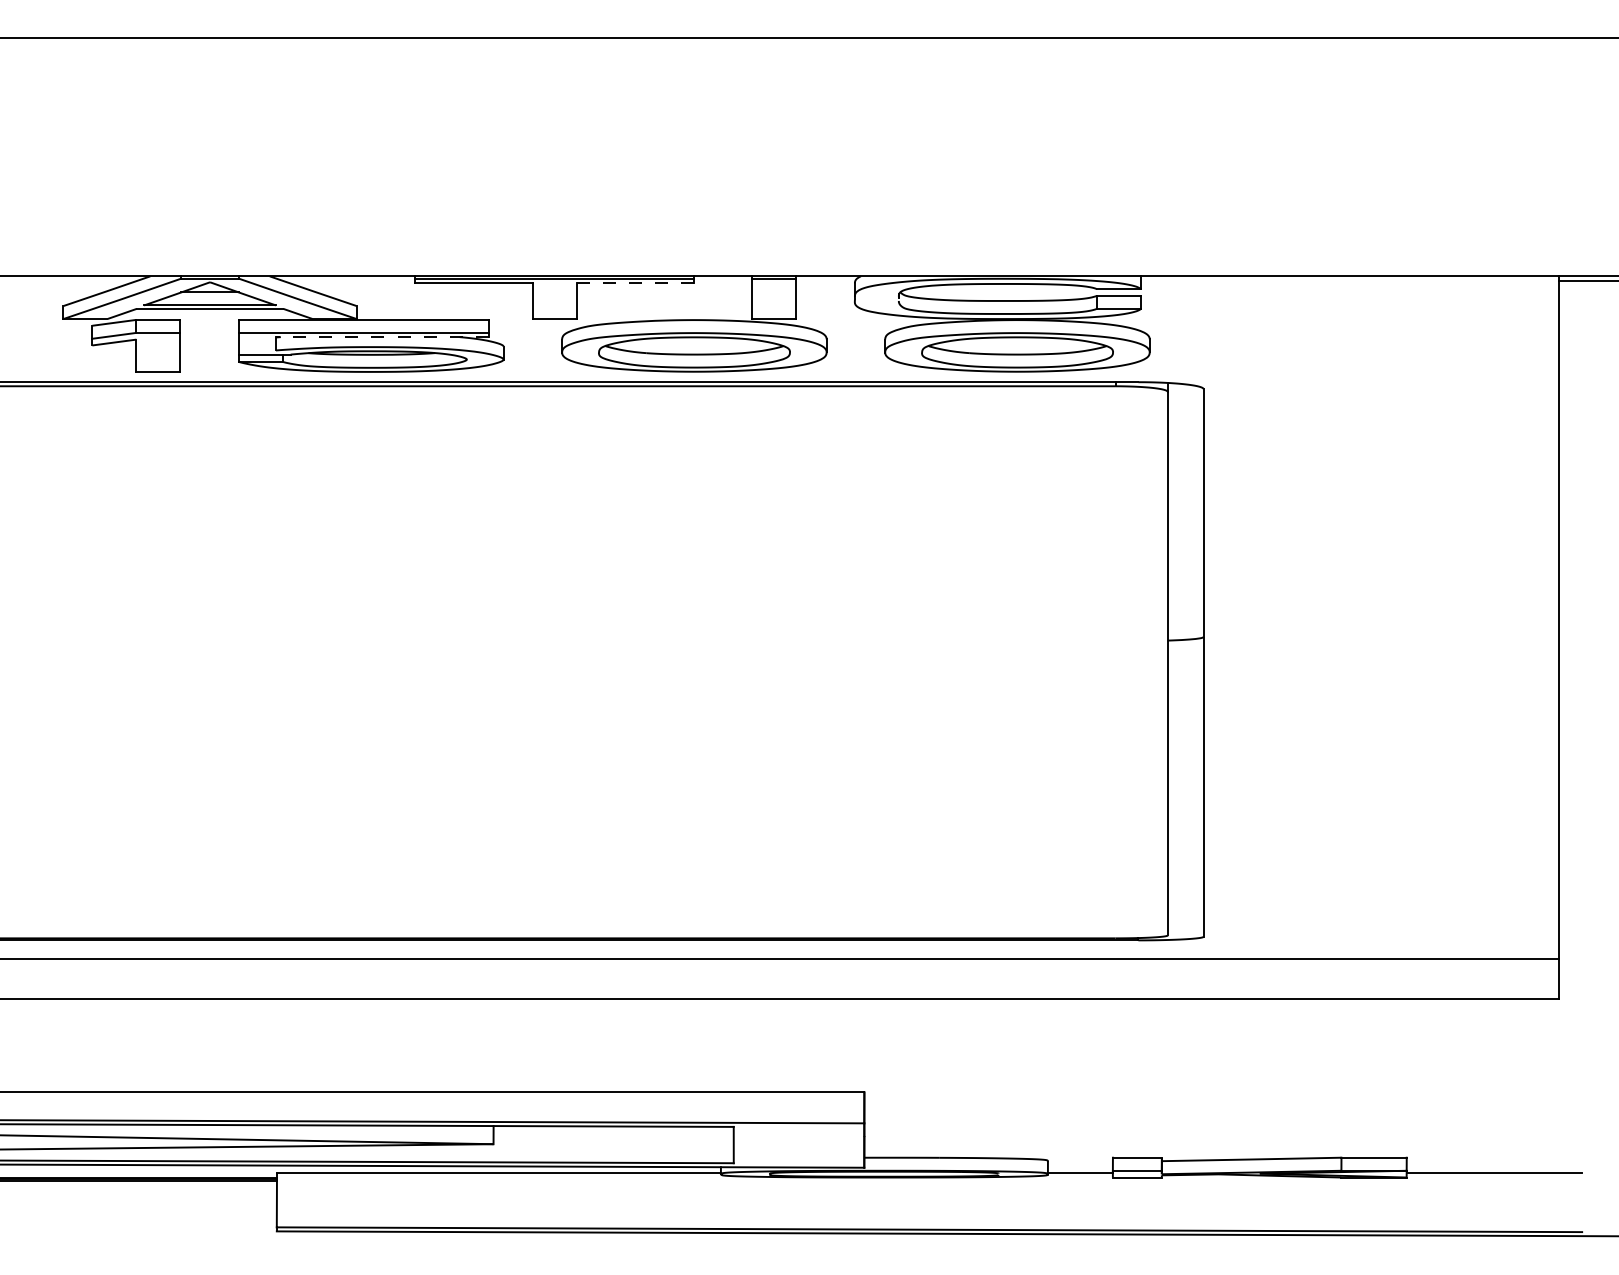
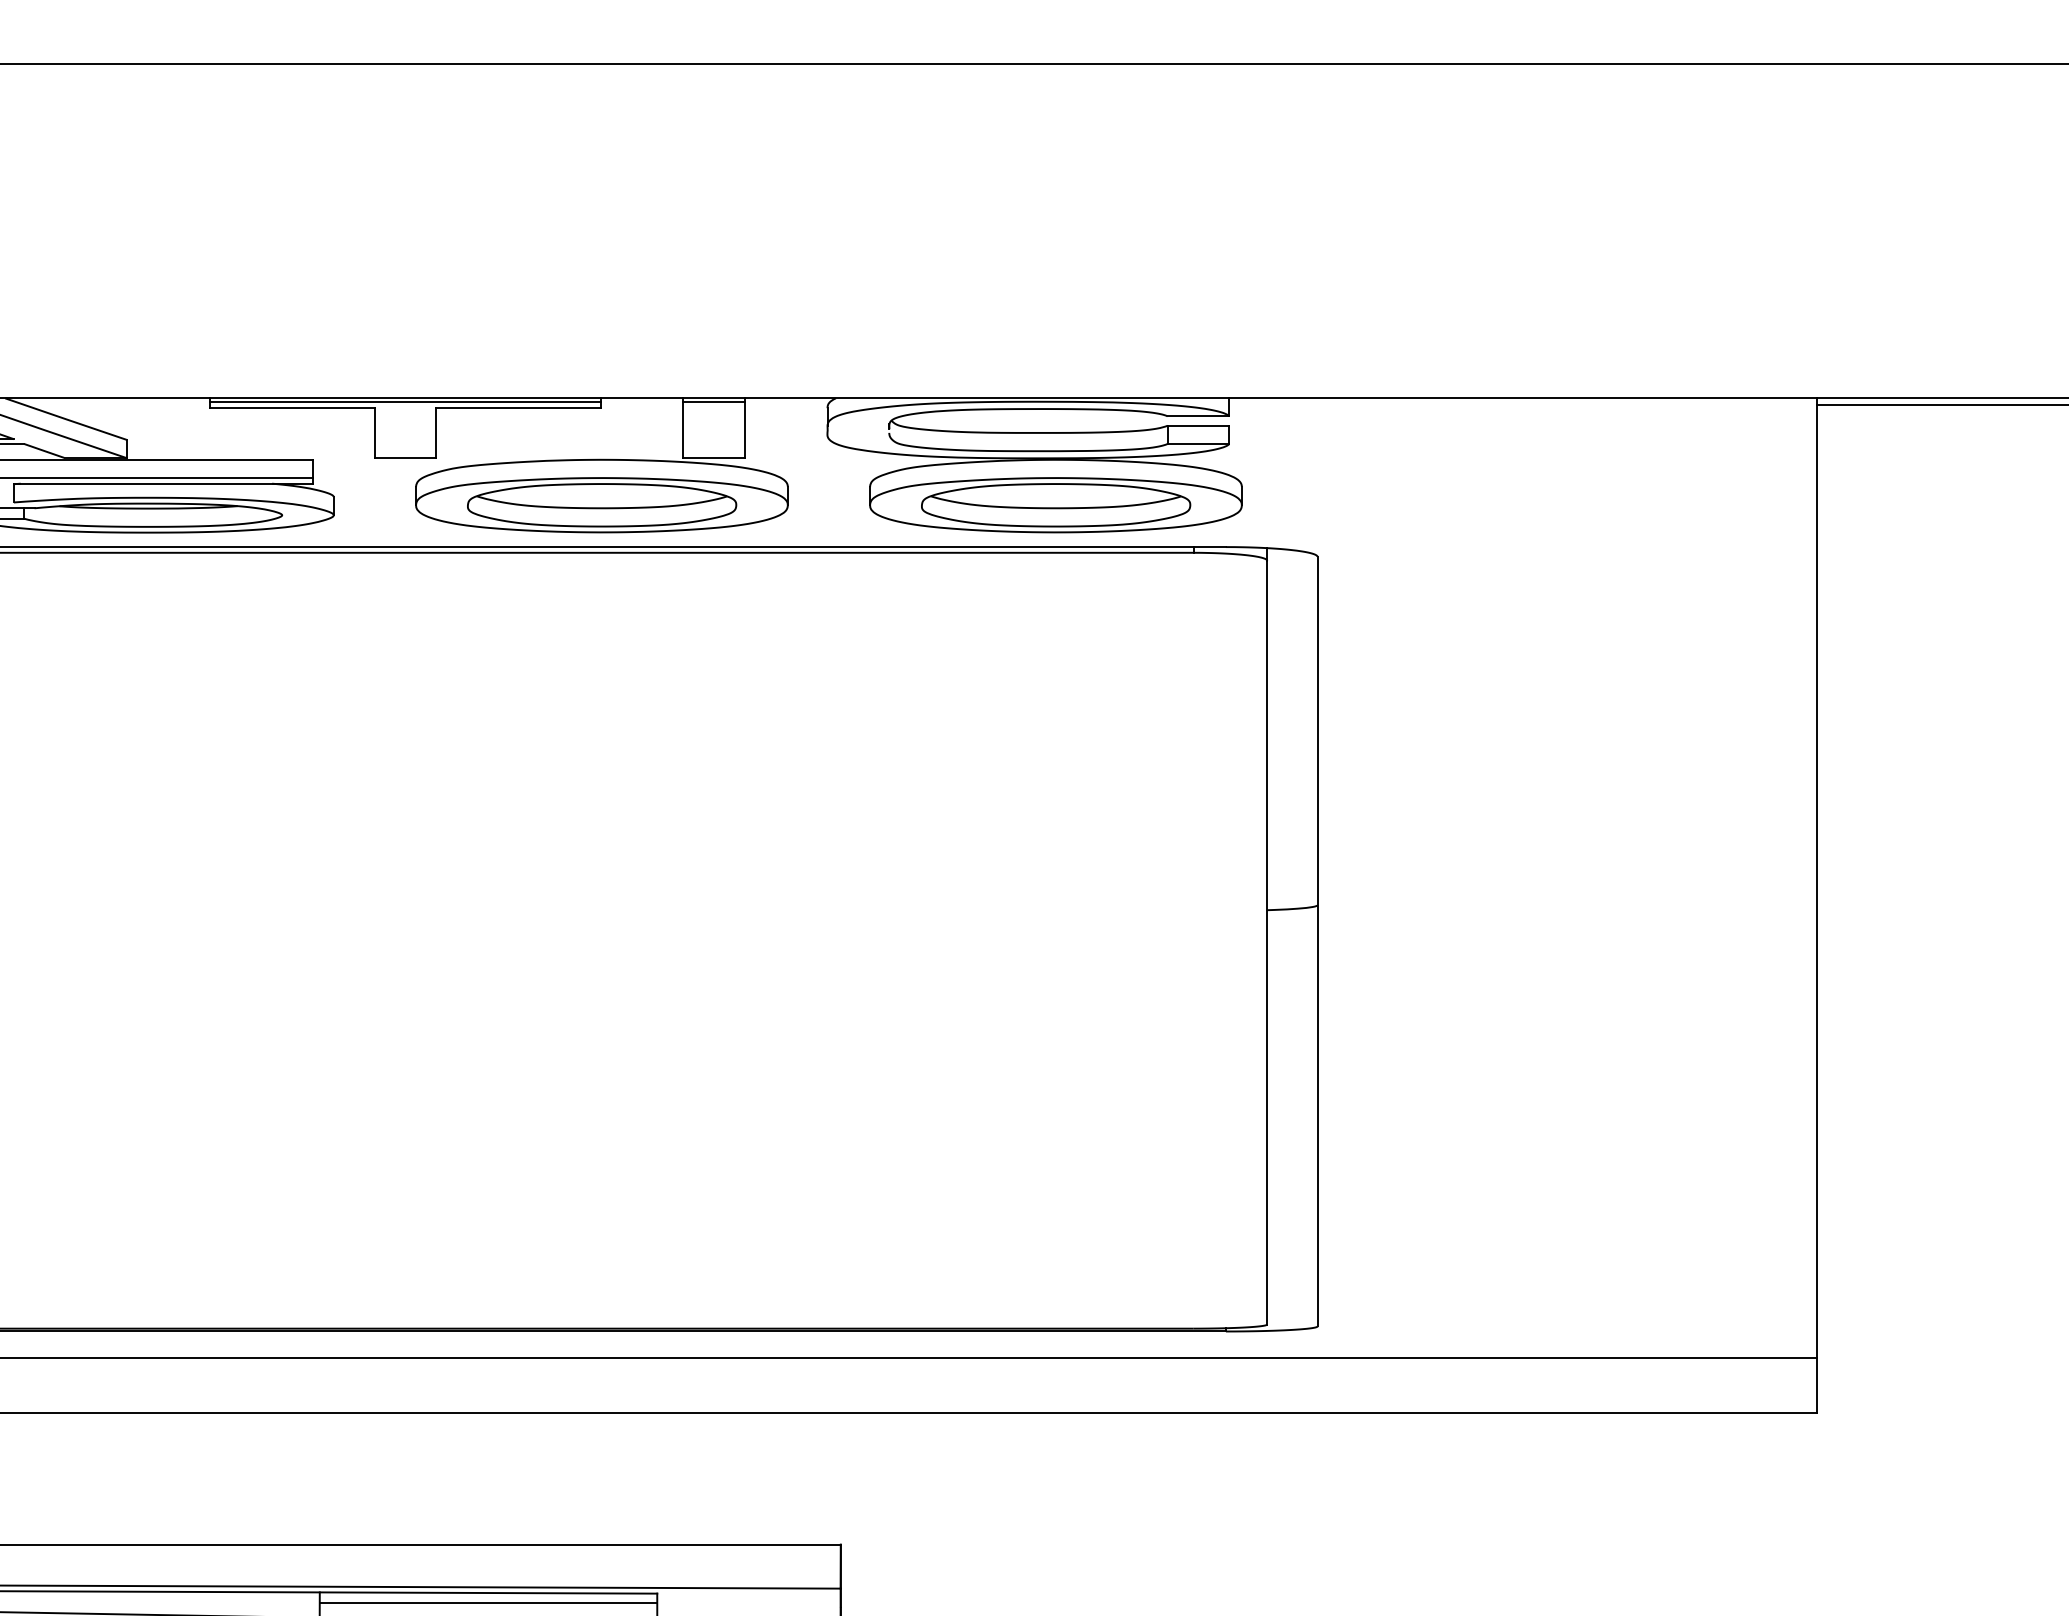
line: (635, 283) -> (519, 408), dashed -> solid
line: (381, 337) -> (162, 484), dashed -> solid
line: (613, 1133) -> (488, 1602), added

